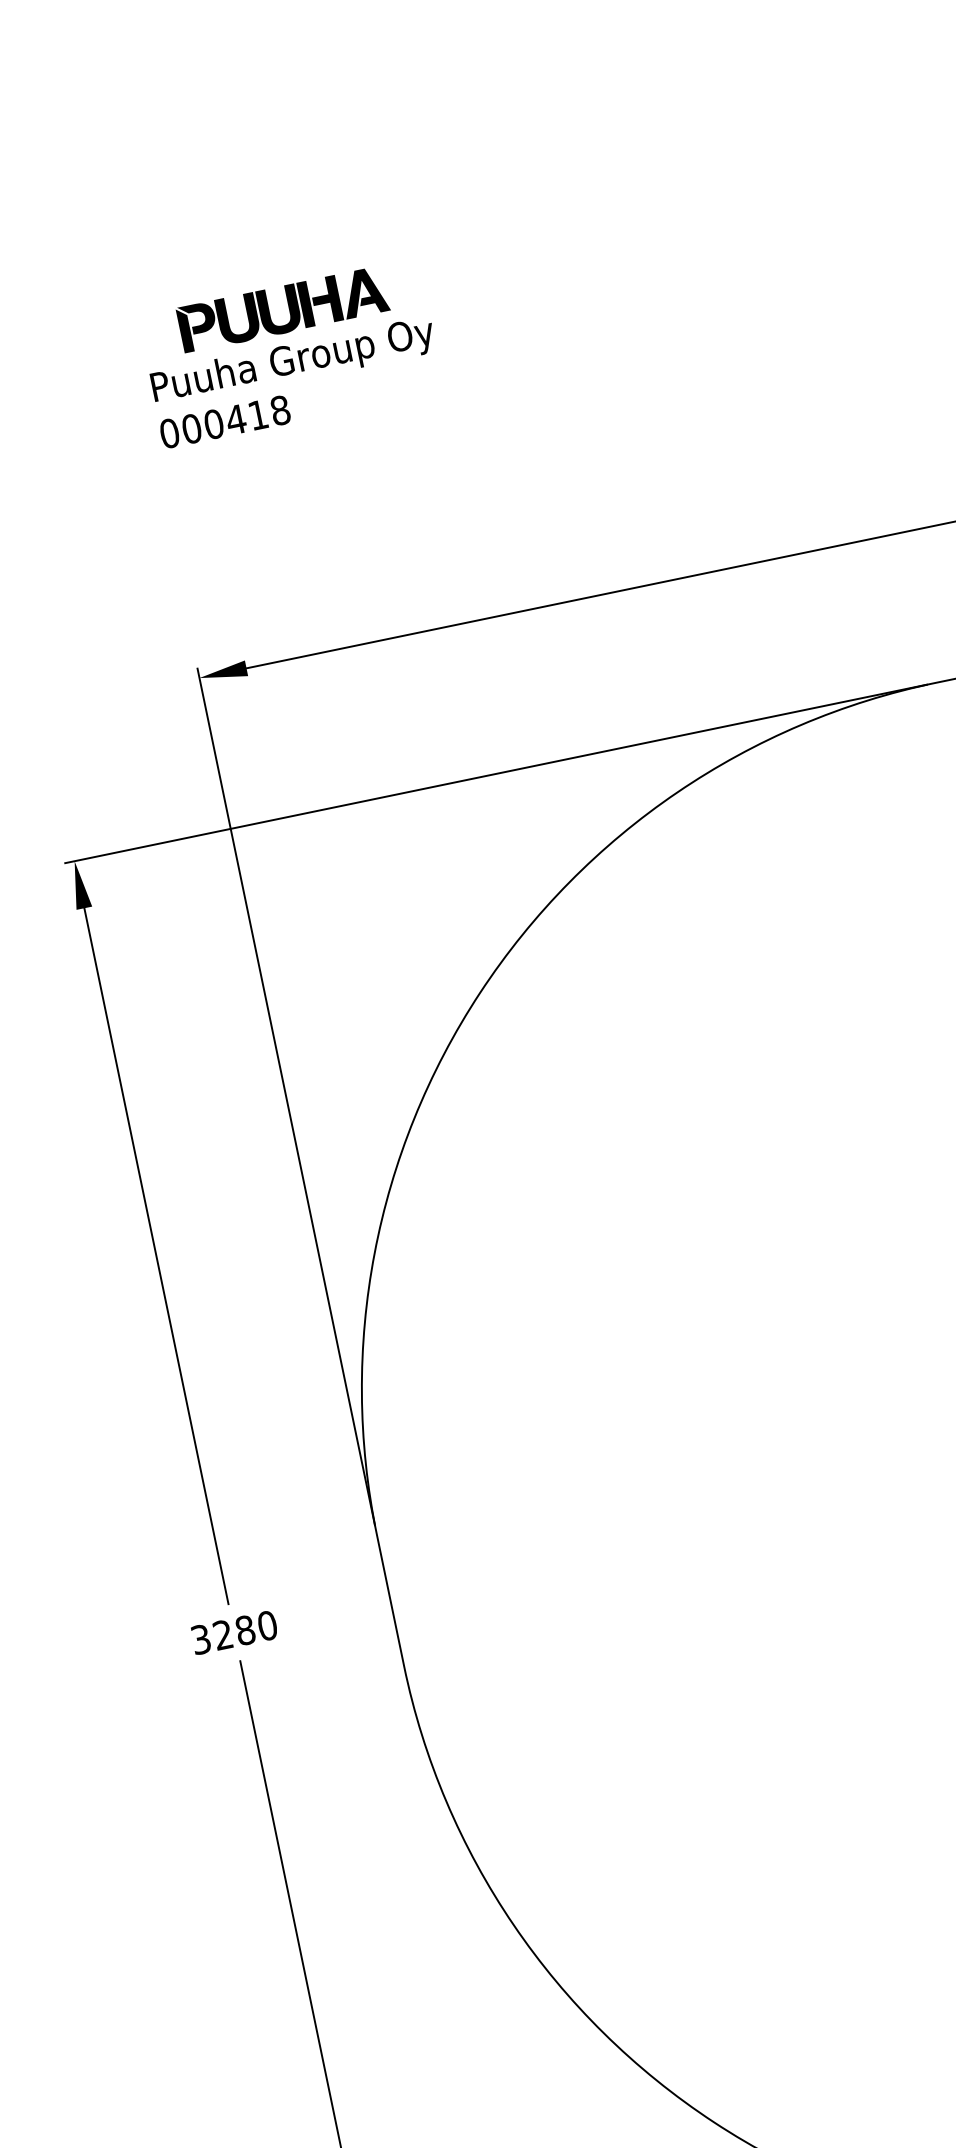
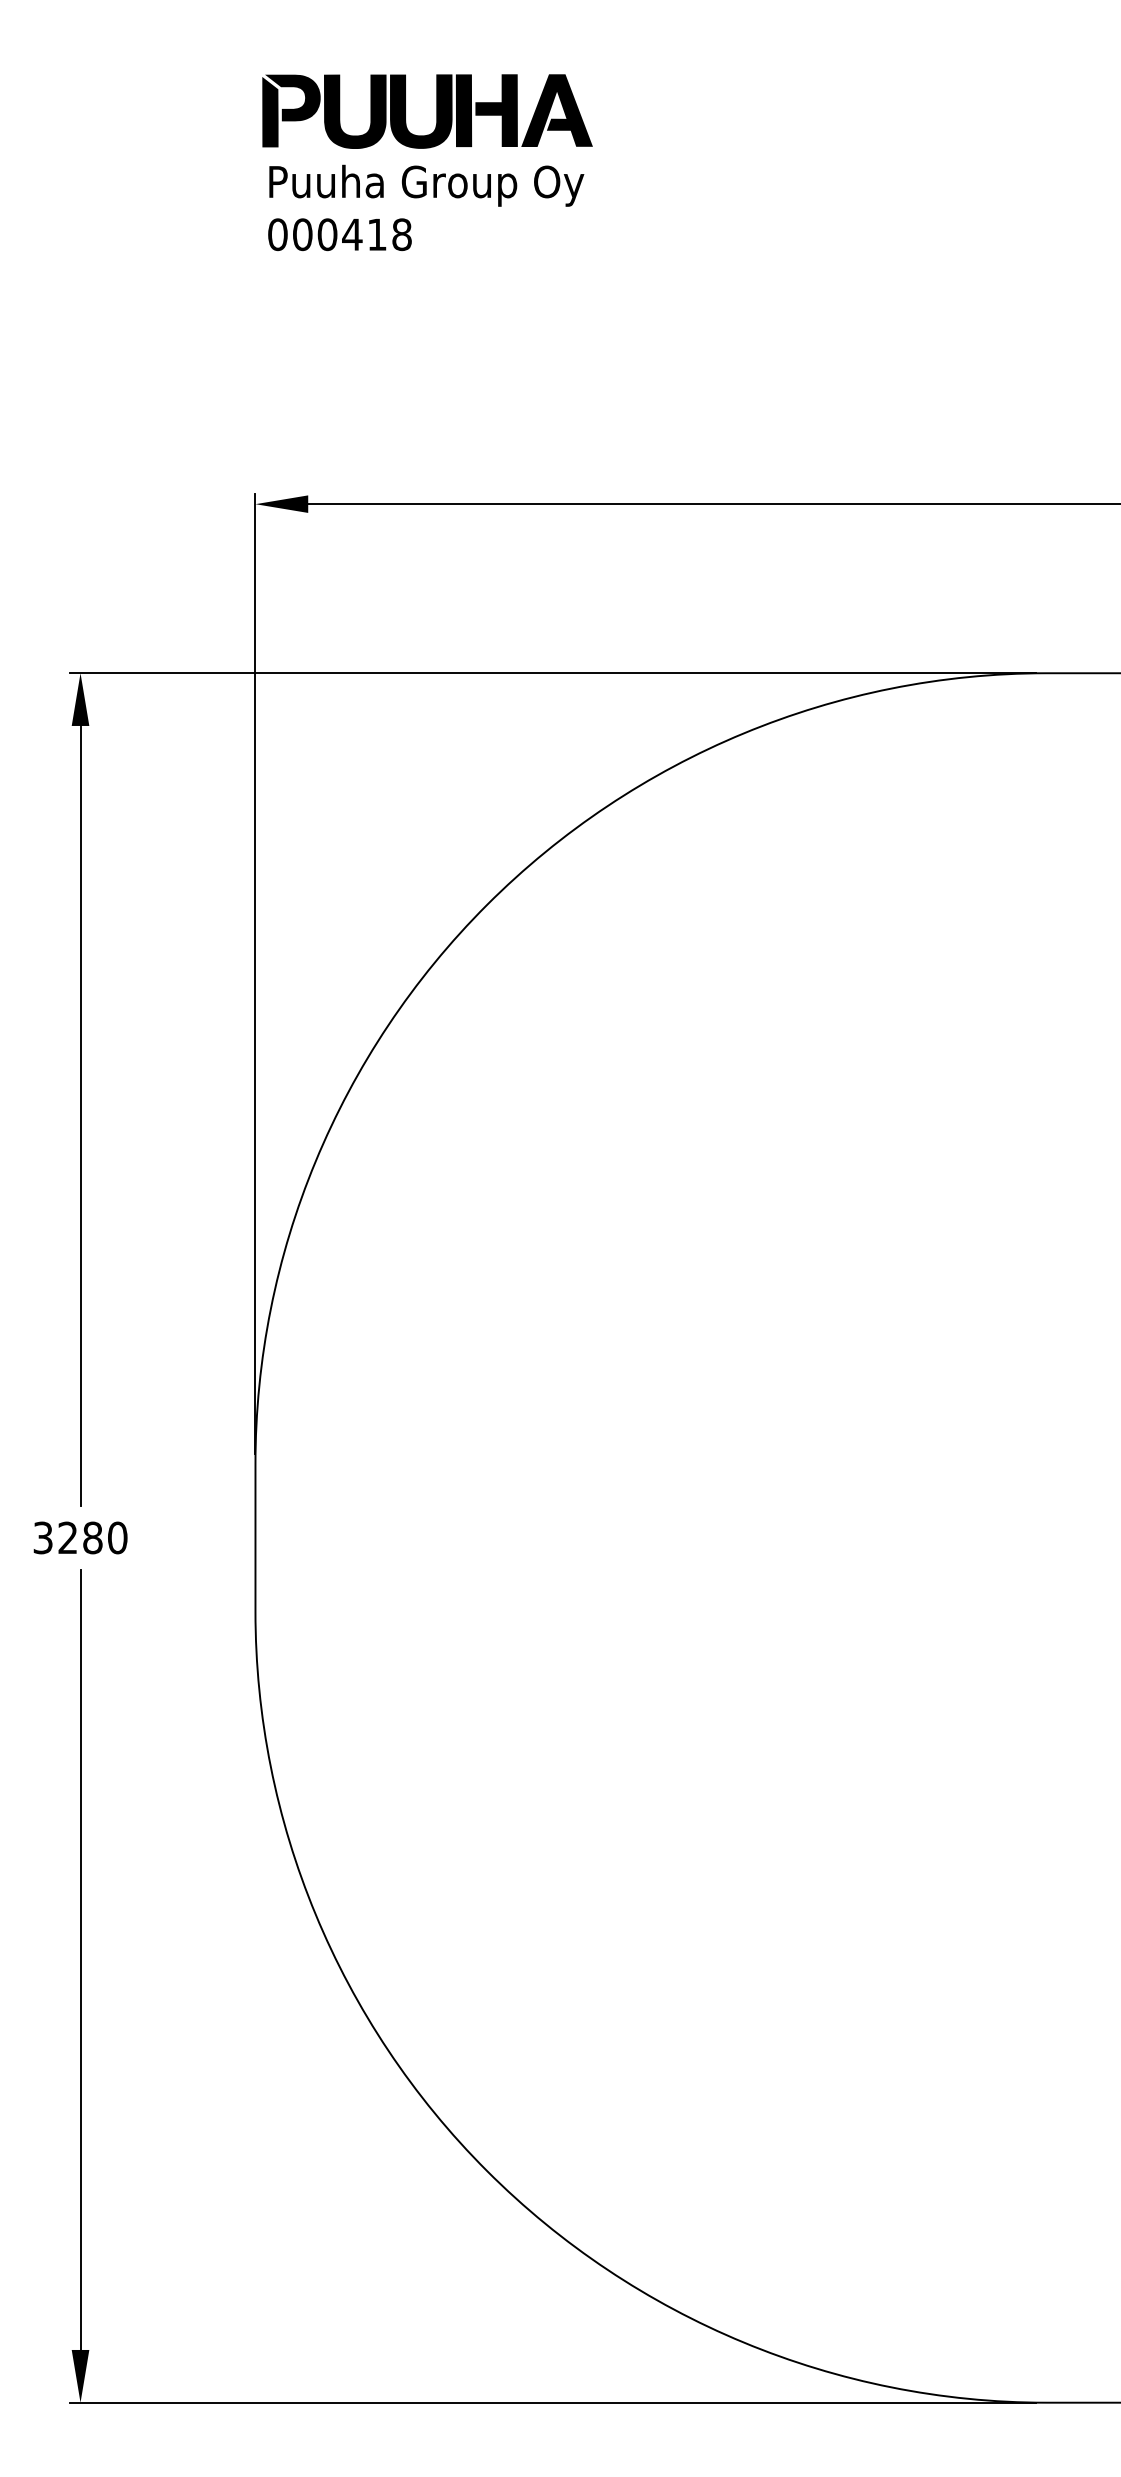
part: (289, 341) -> (427, 162), size x1.43

